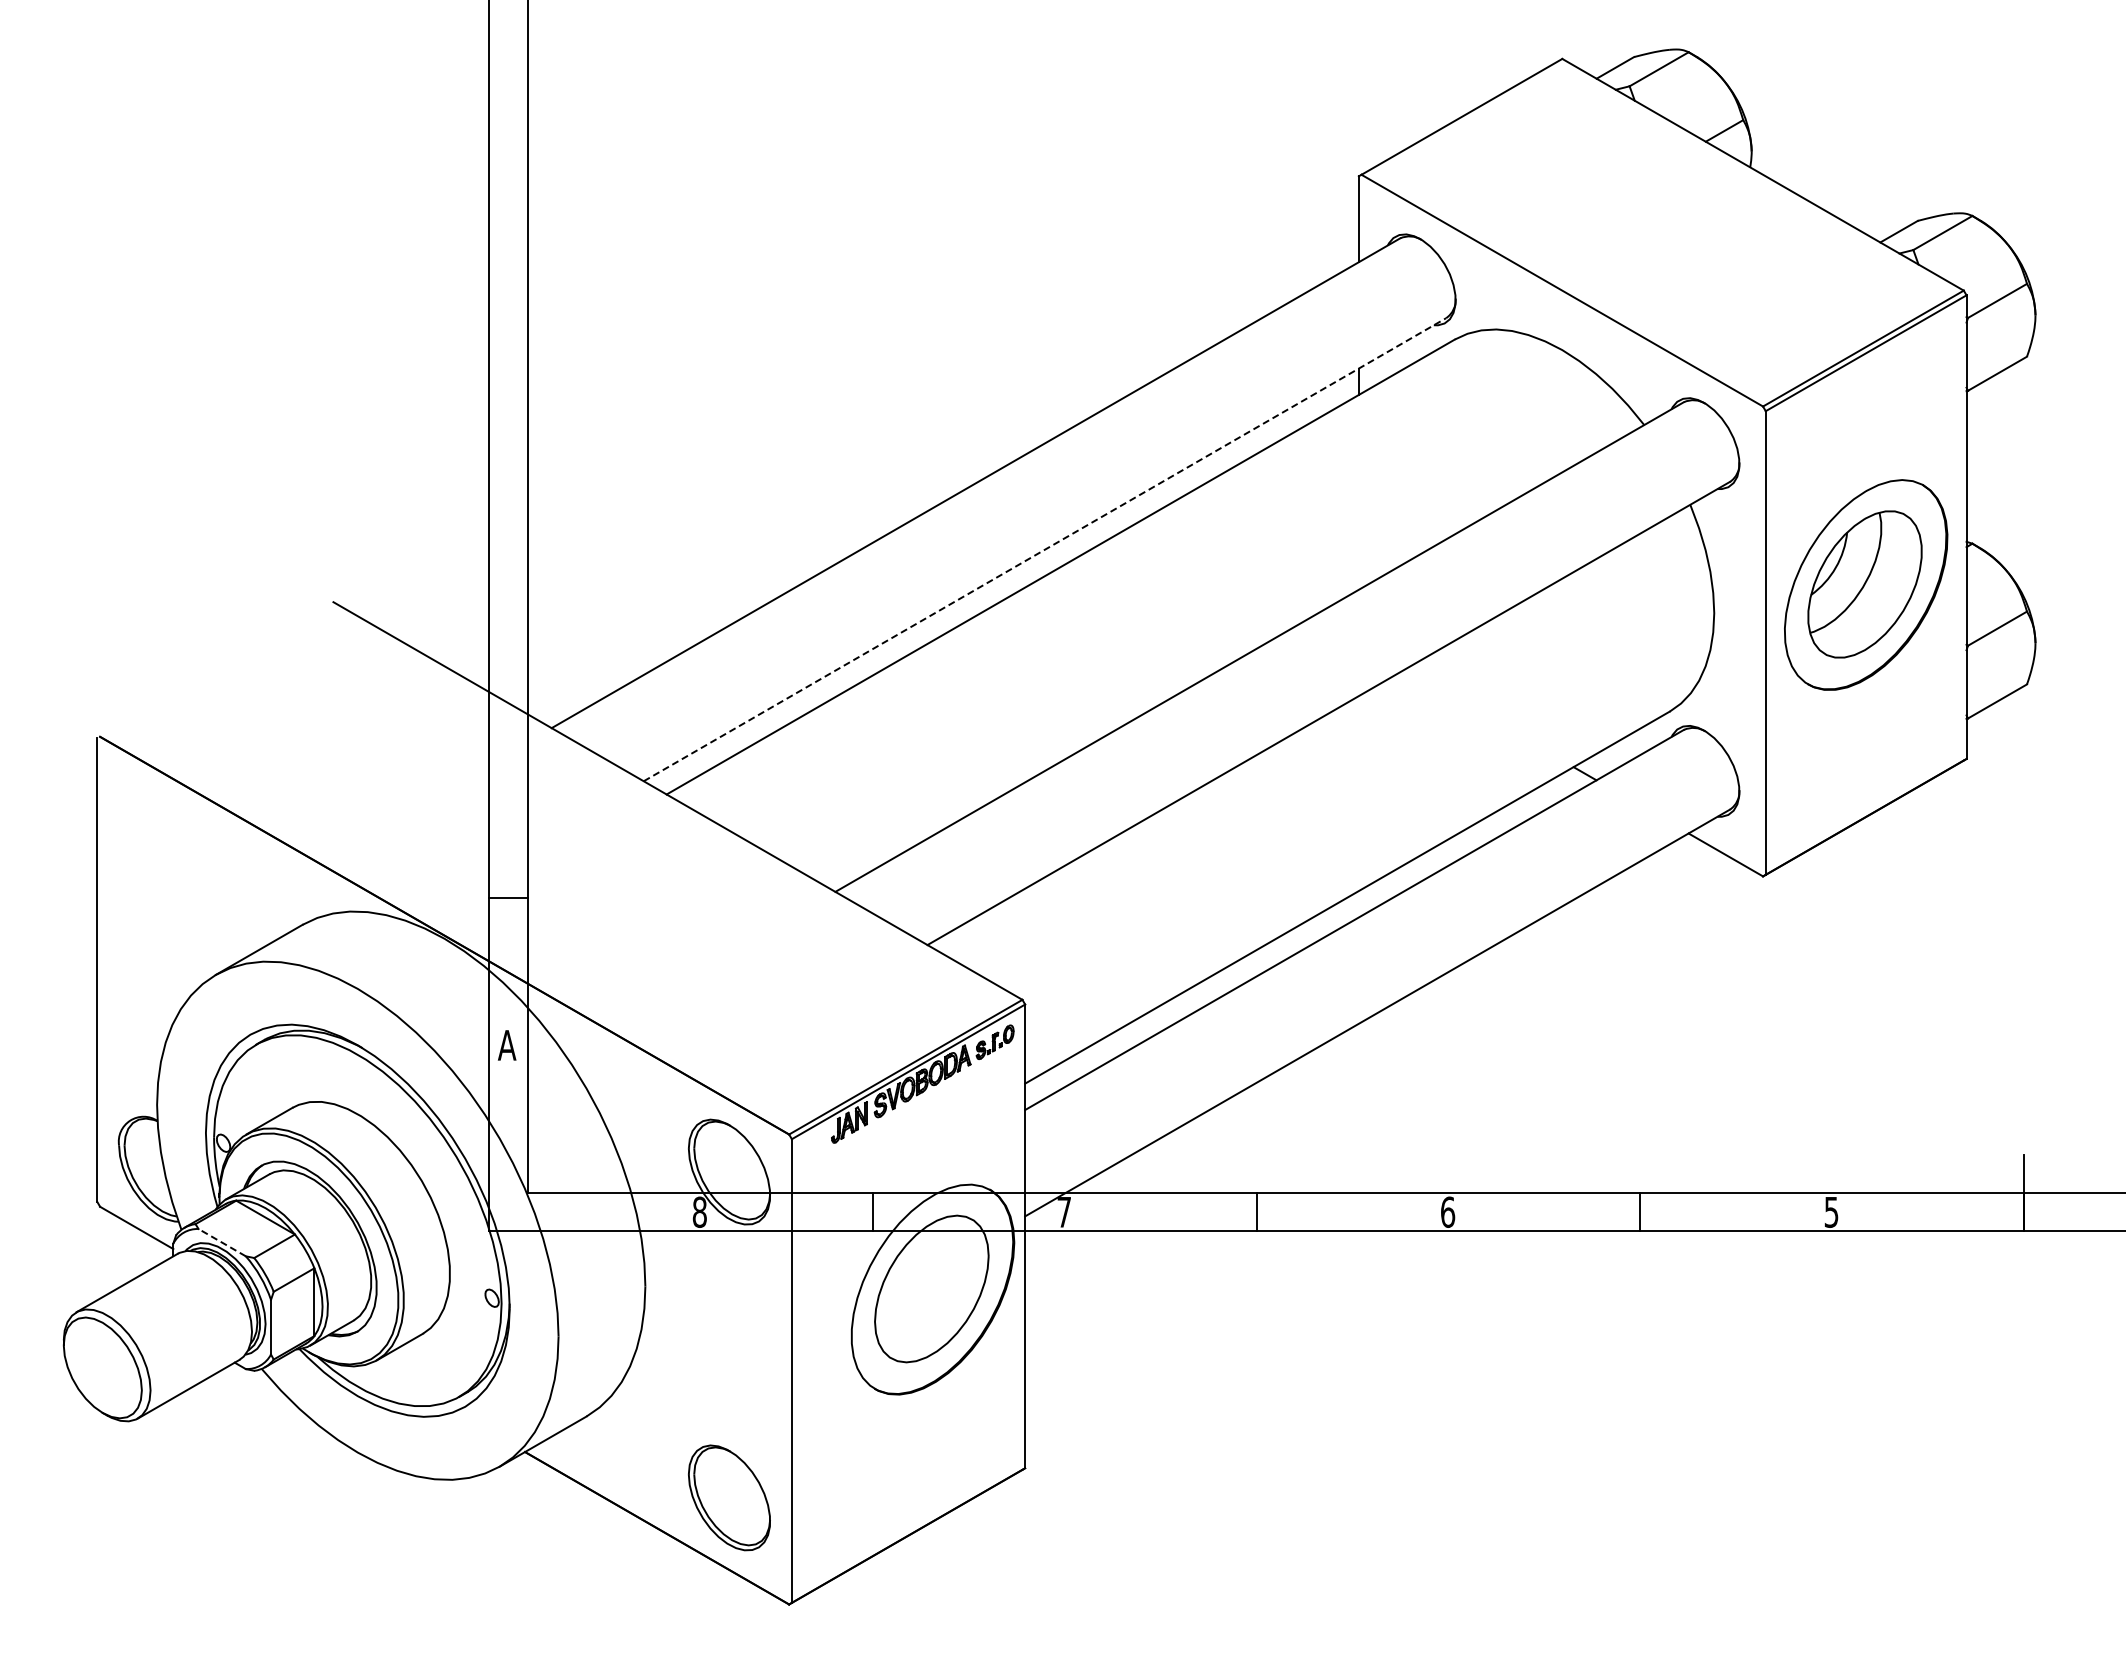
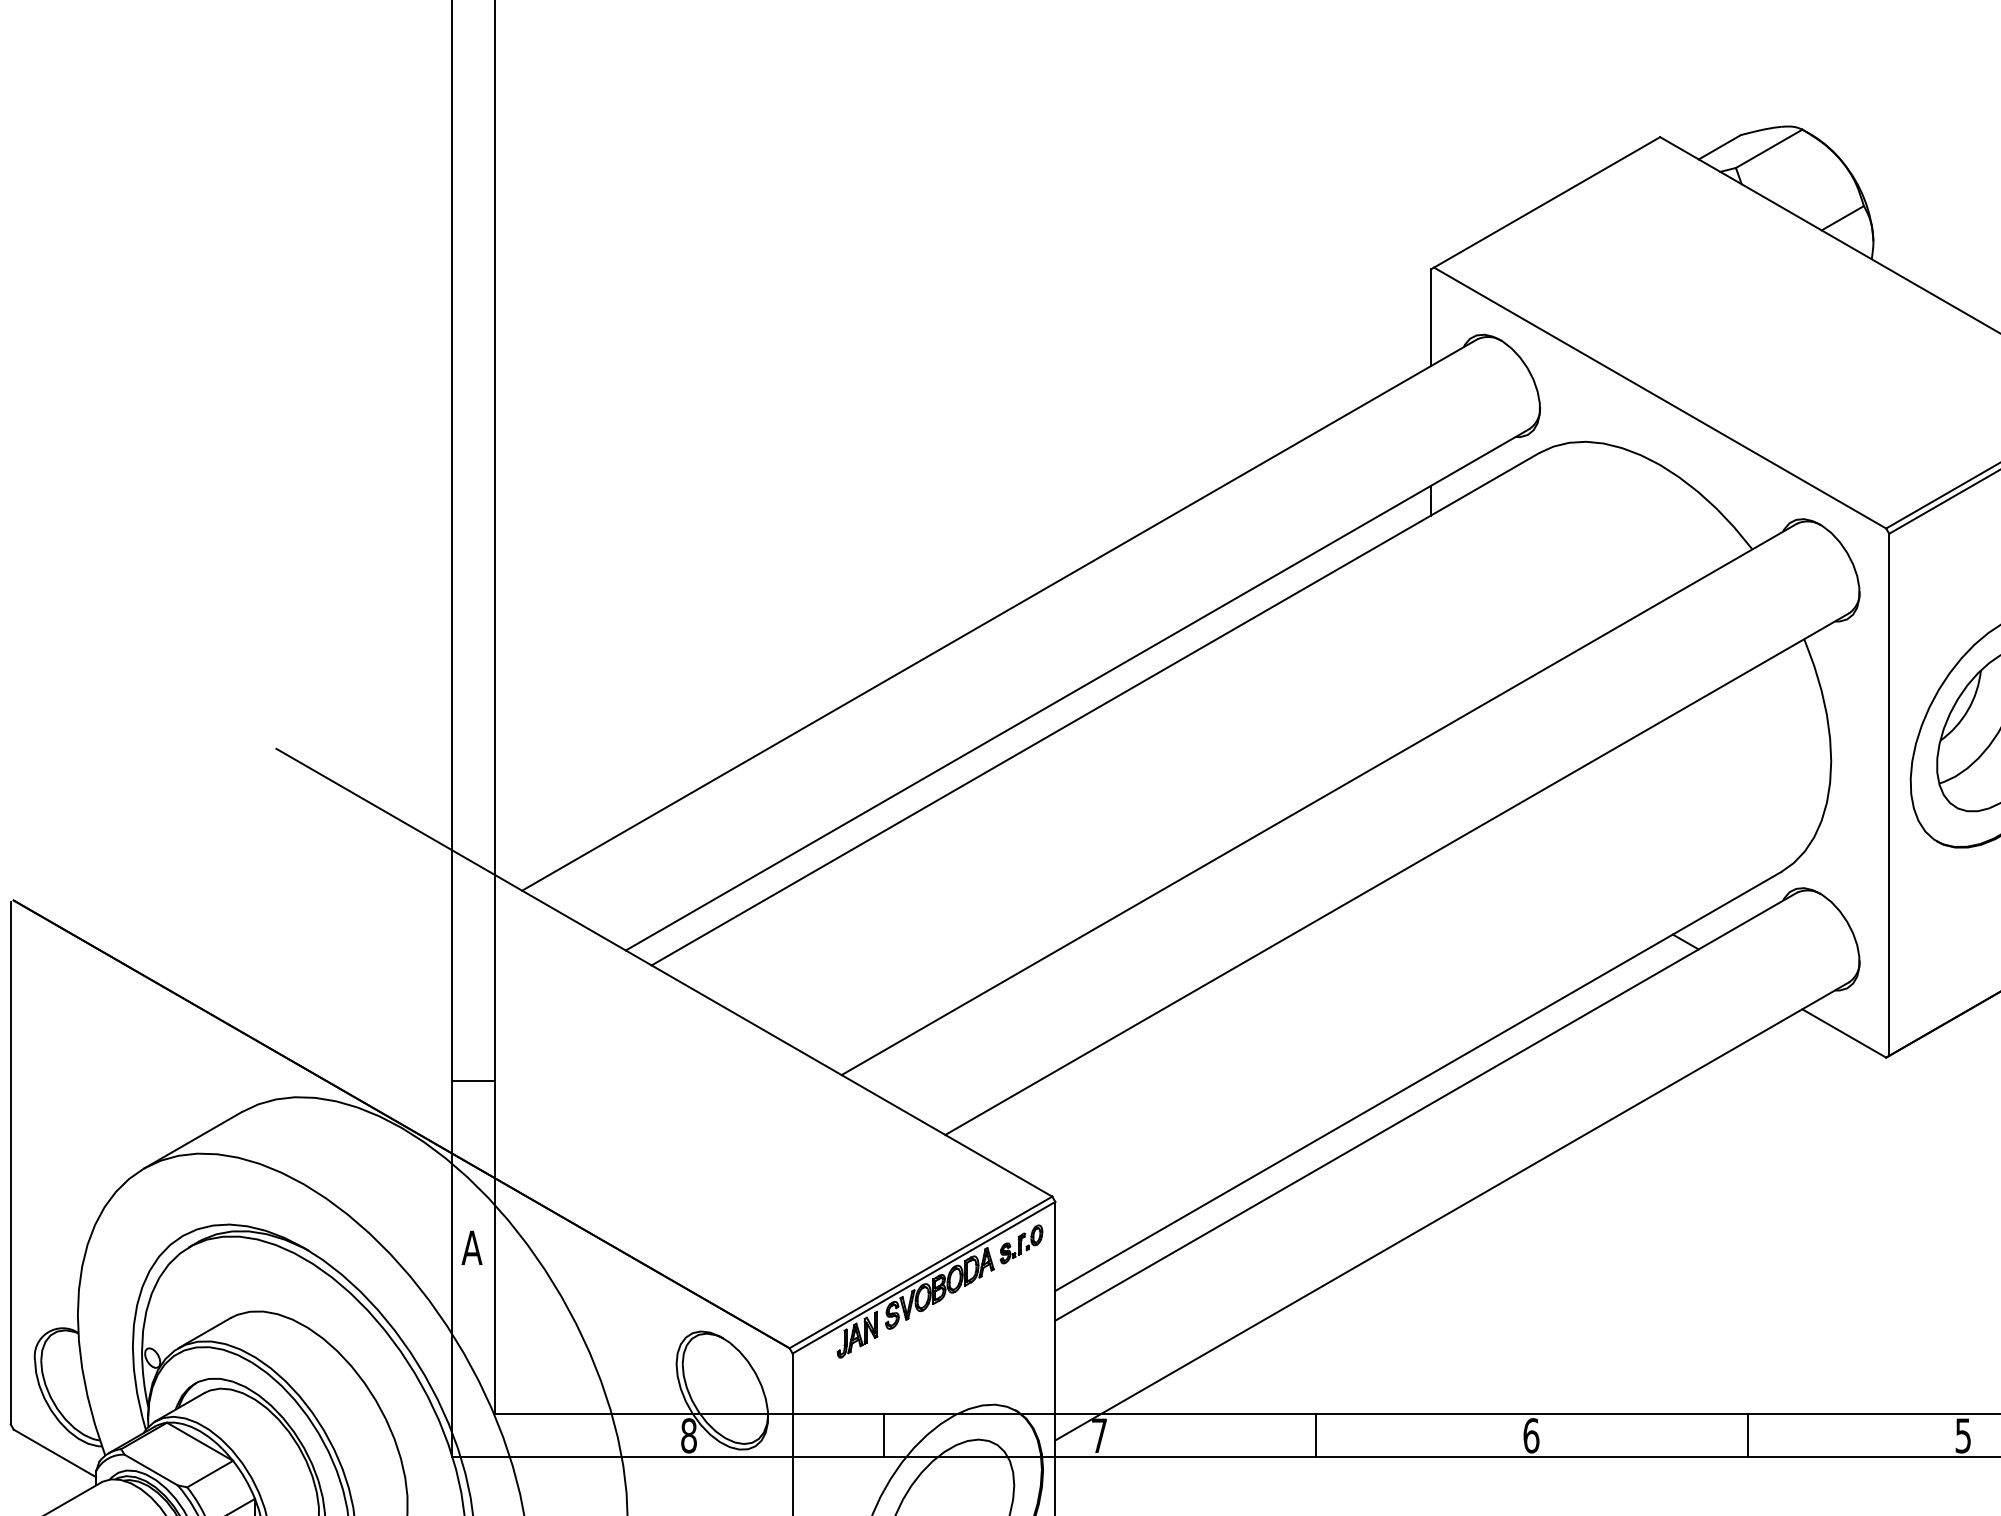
line: (1045, 549) -> (1078, 689), dashed -> solid
line: (221, 1242) -> (150, 1469), dashed -> solid

